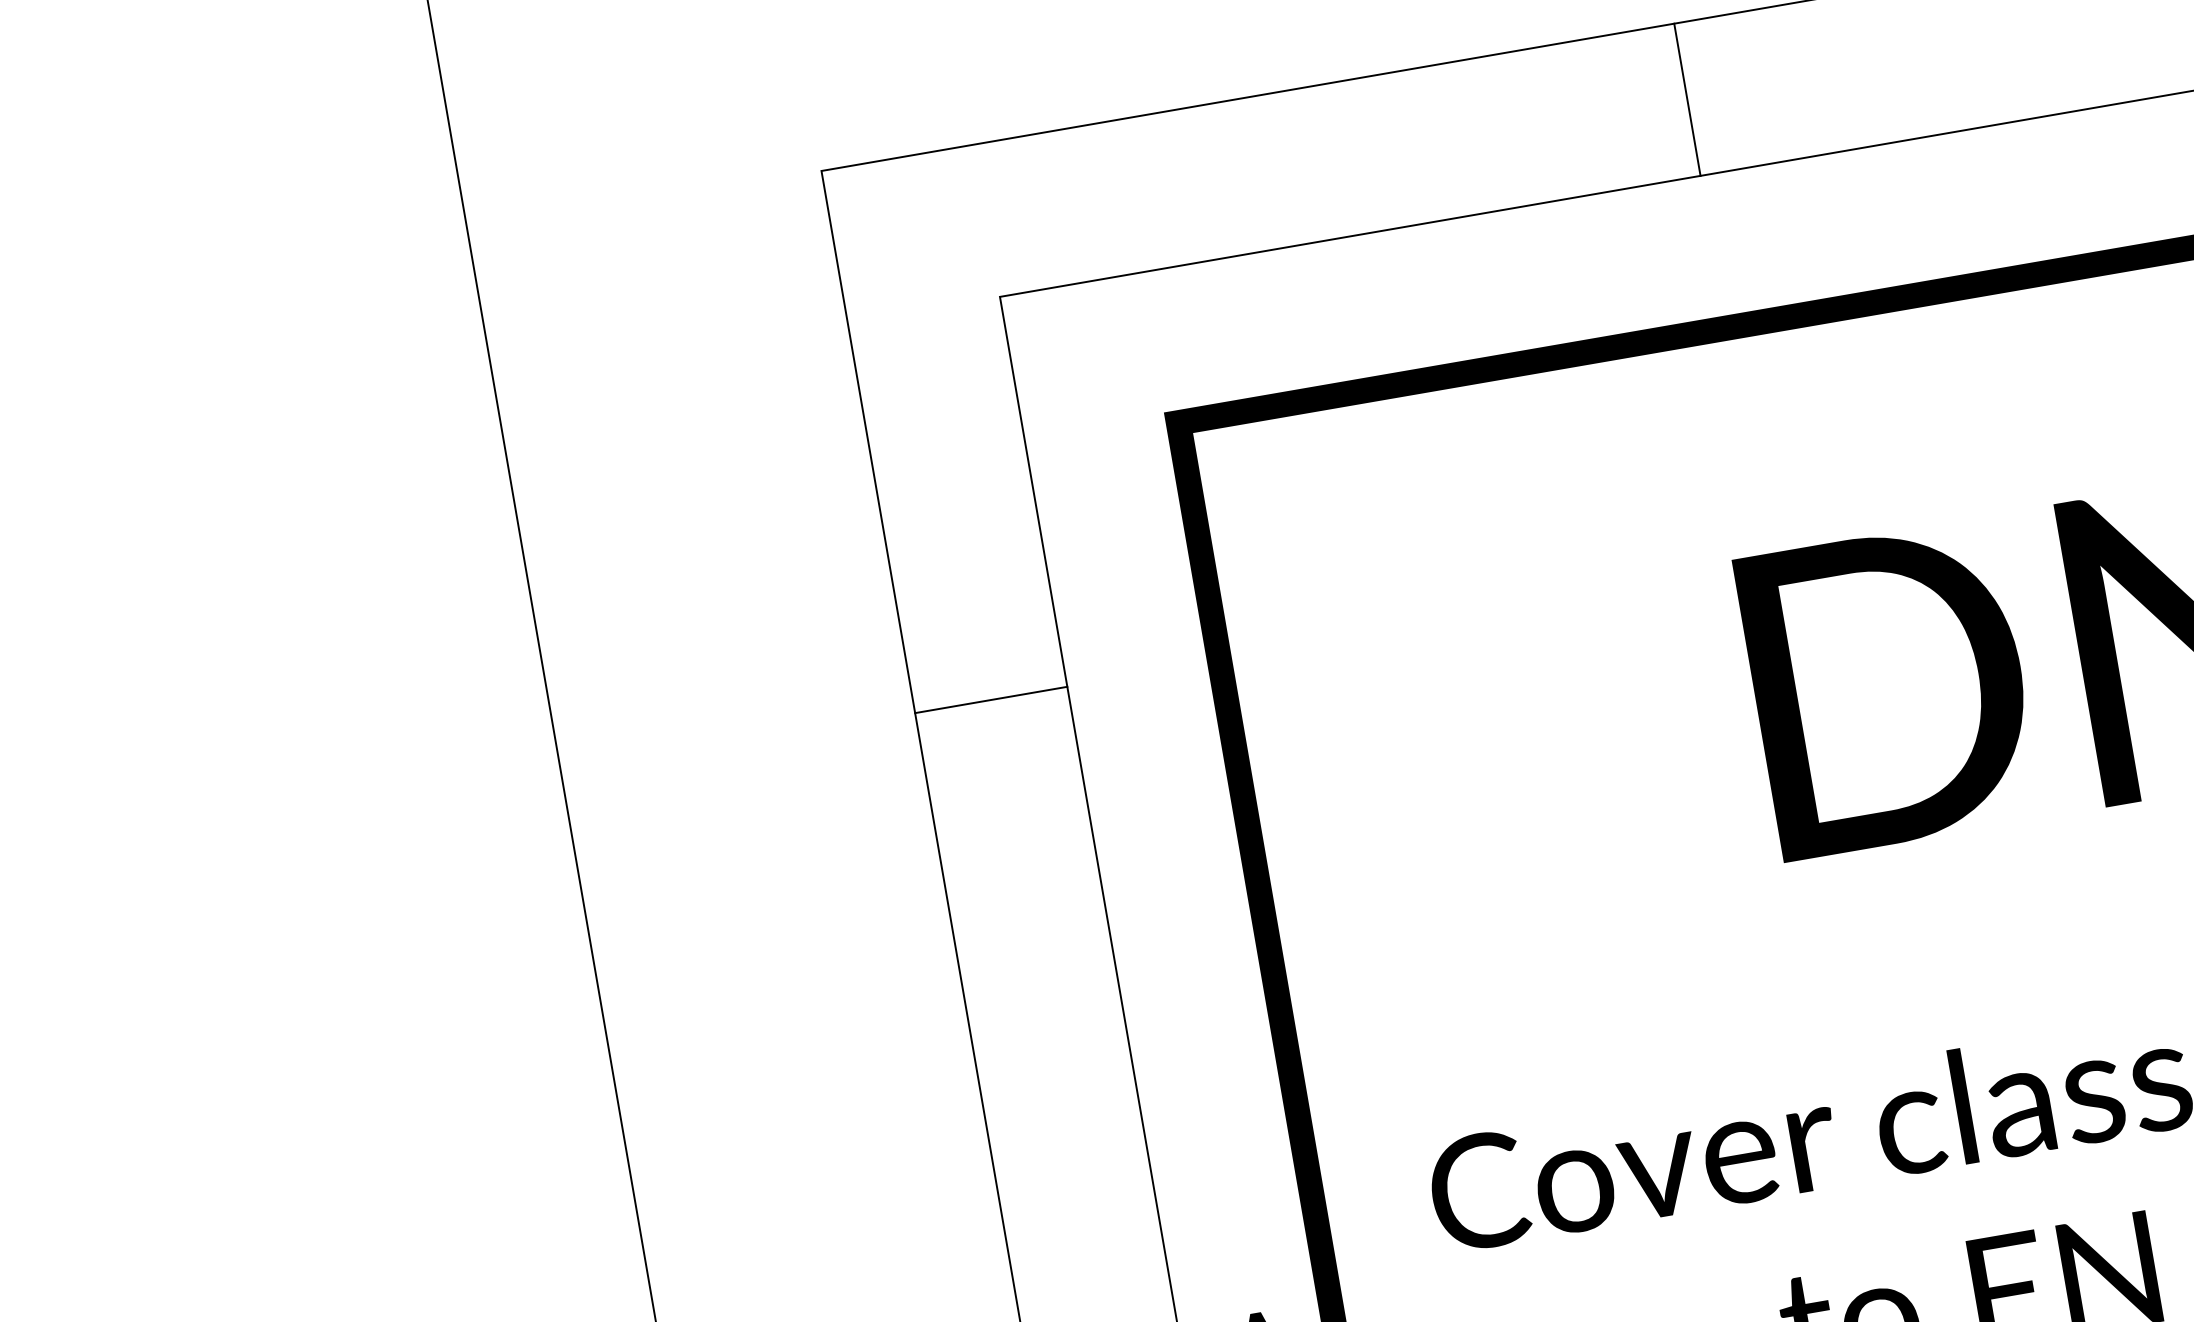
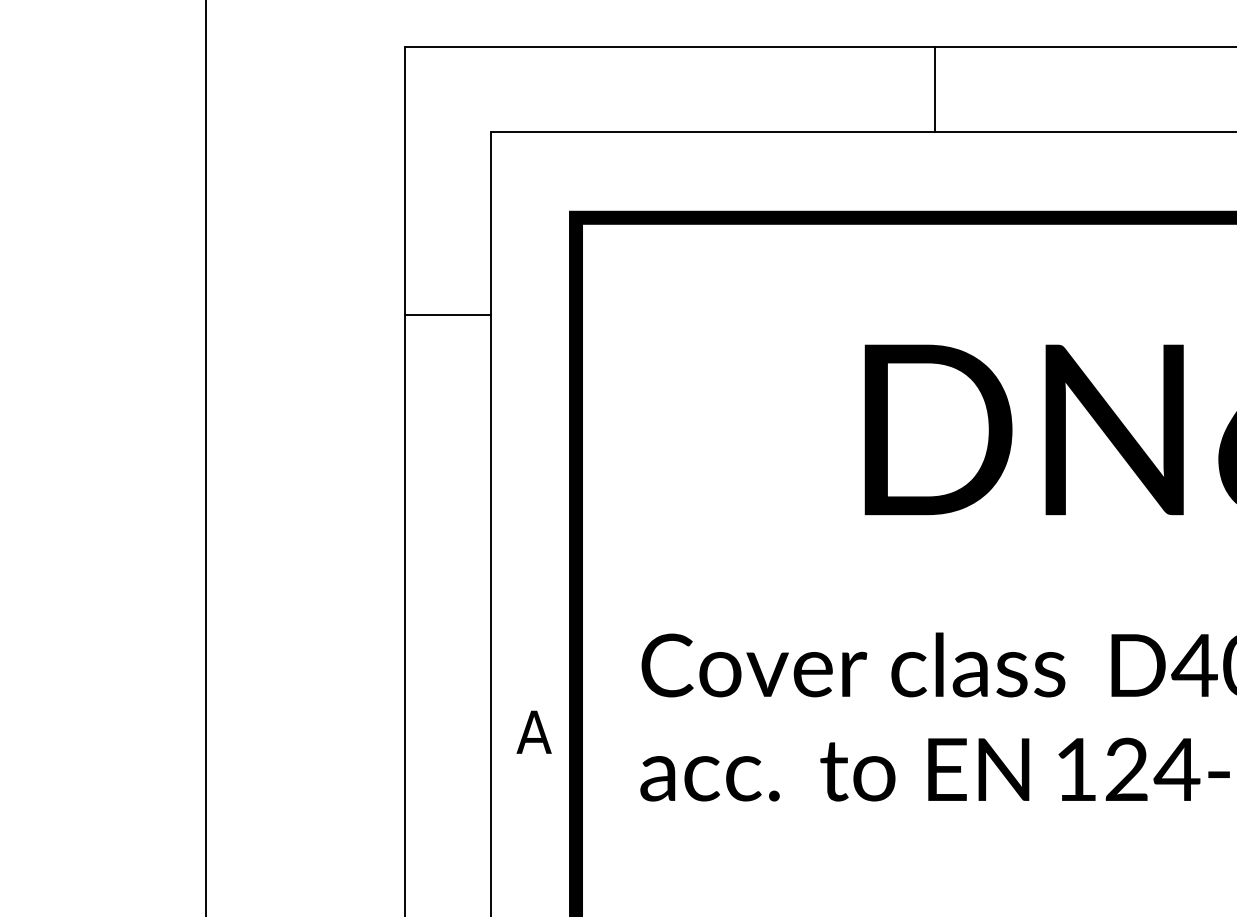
line: (1688, 99) -> (935, 89), moved
line: (990, 700) -> (447, 315), moved

